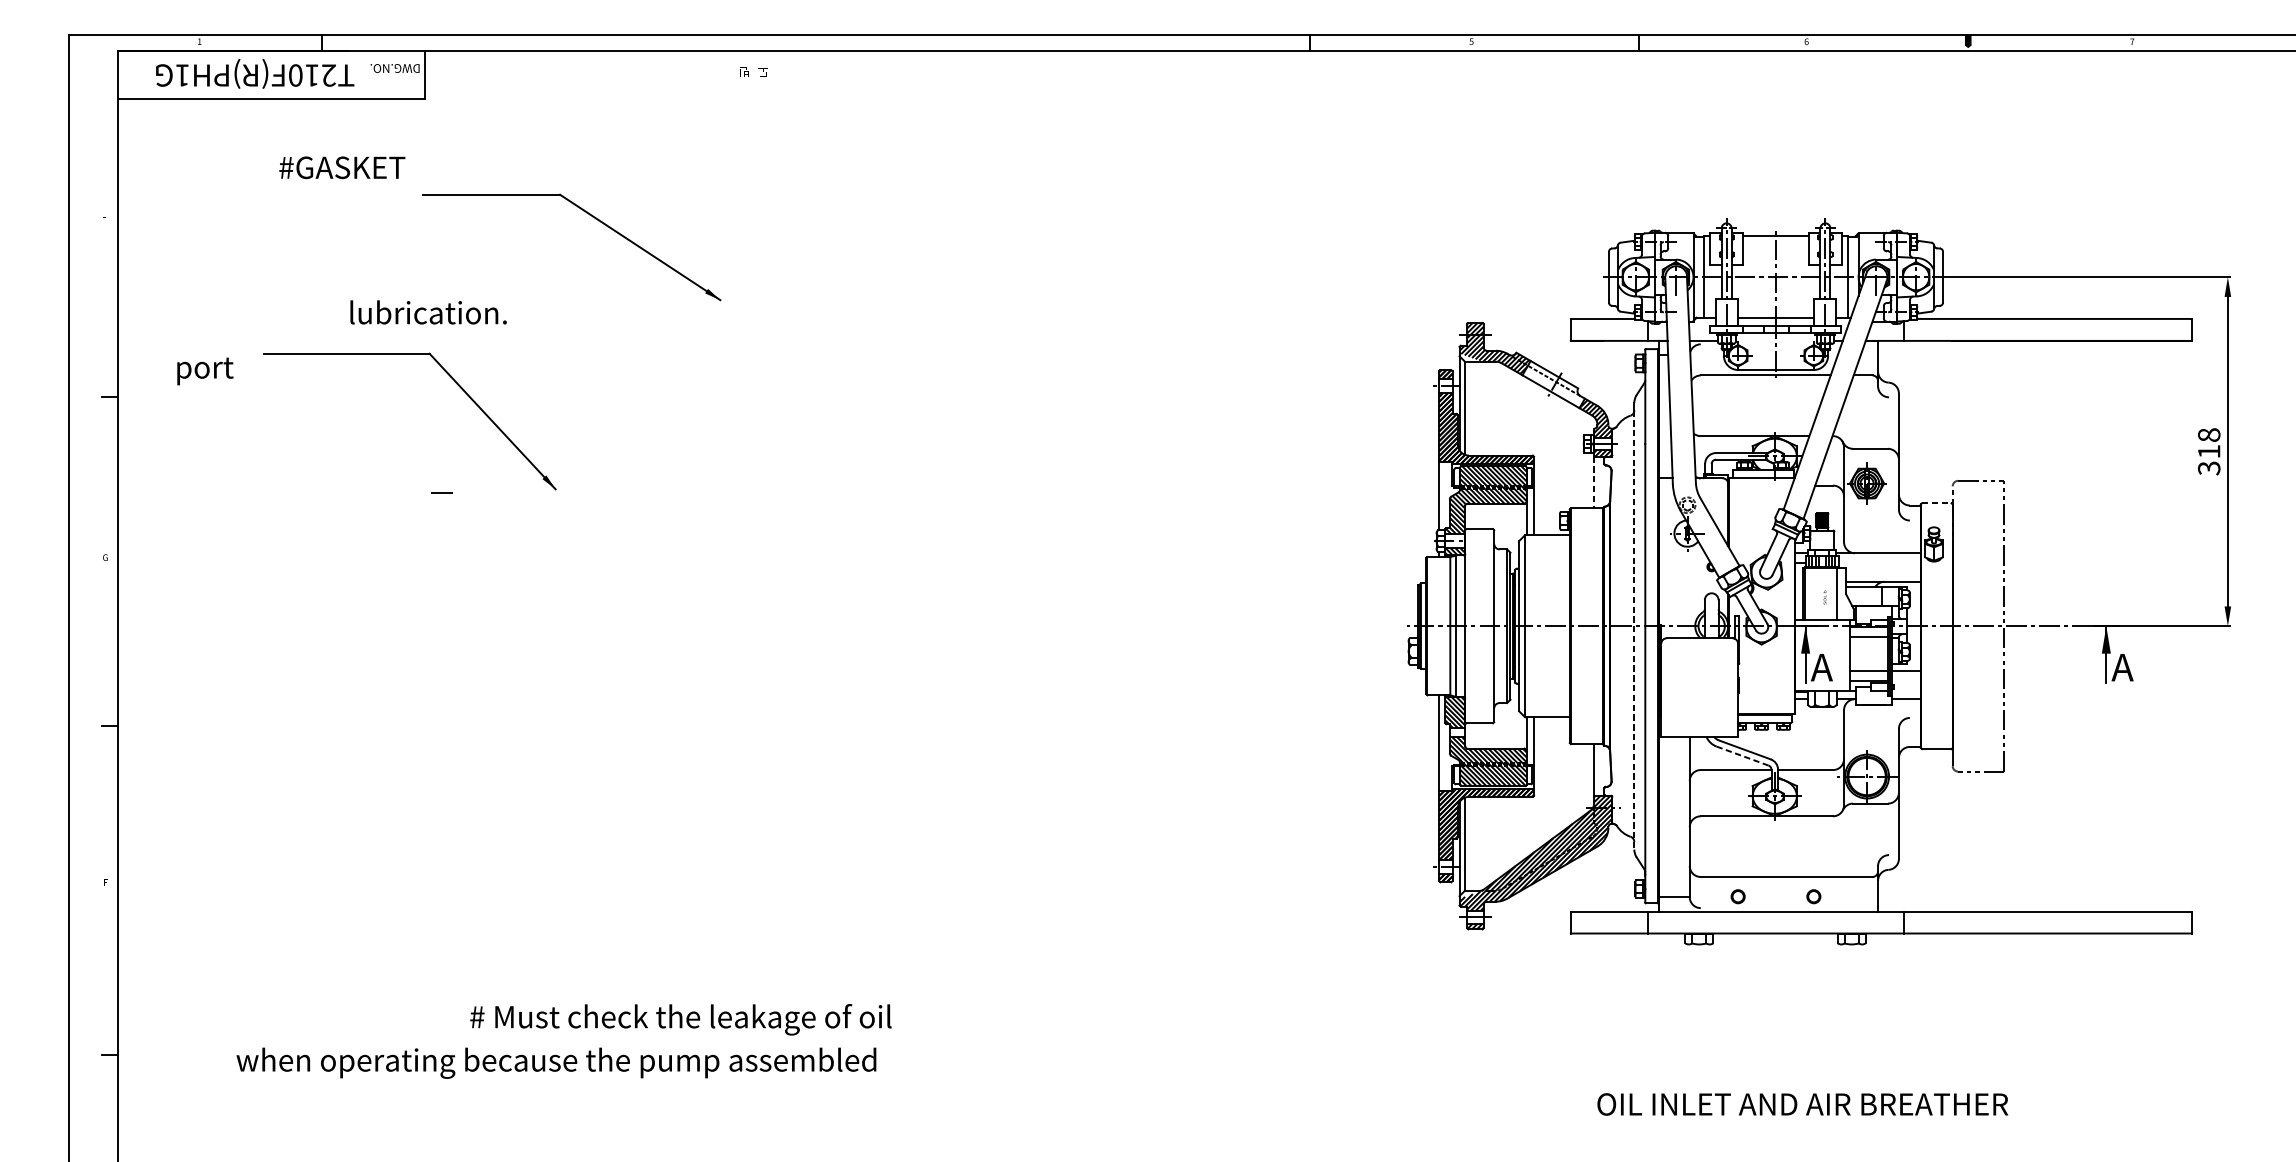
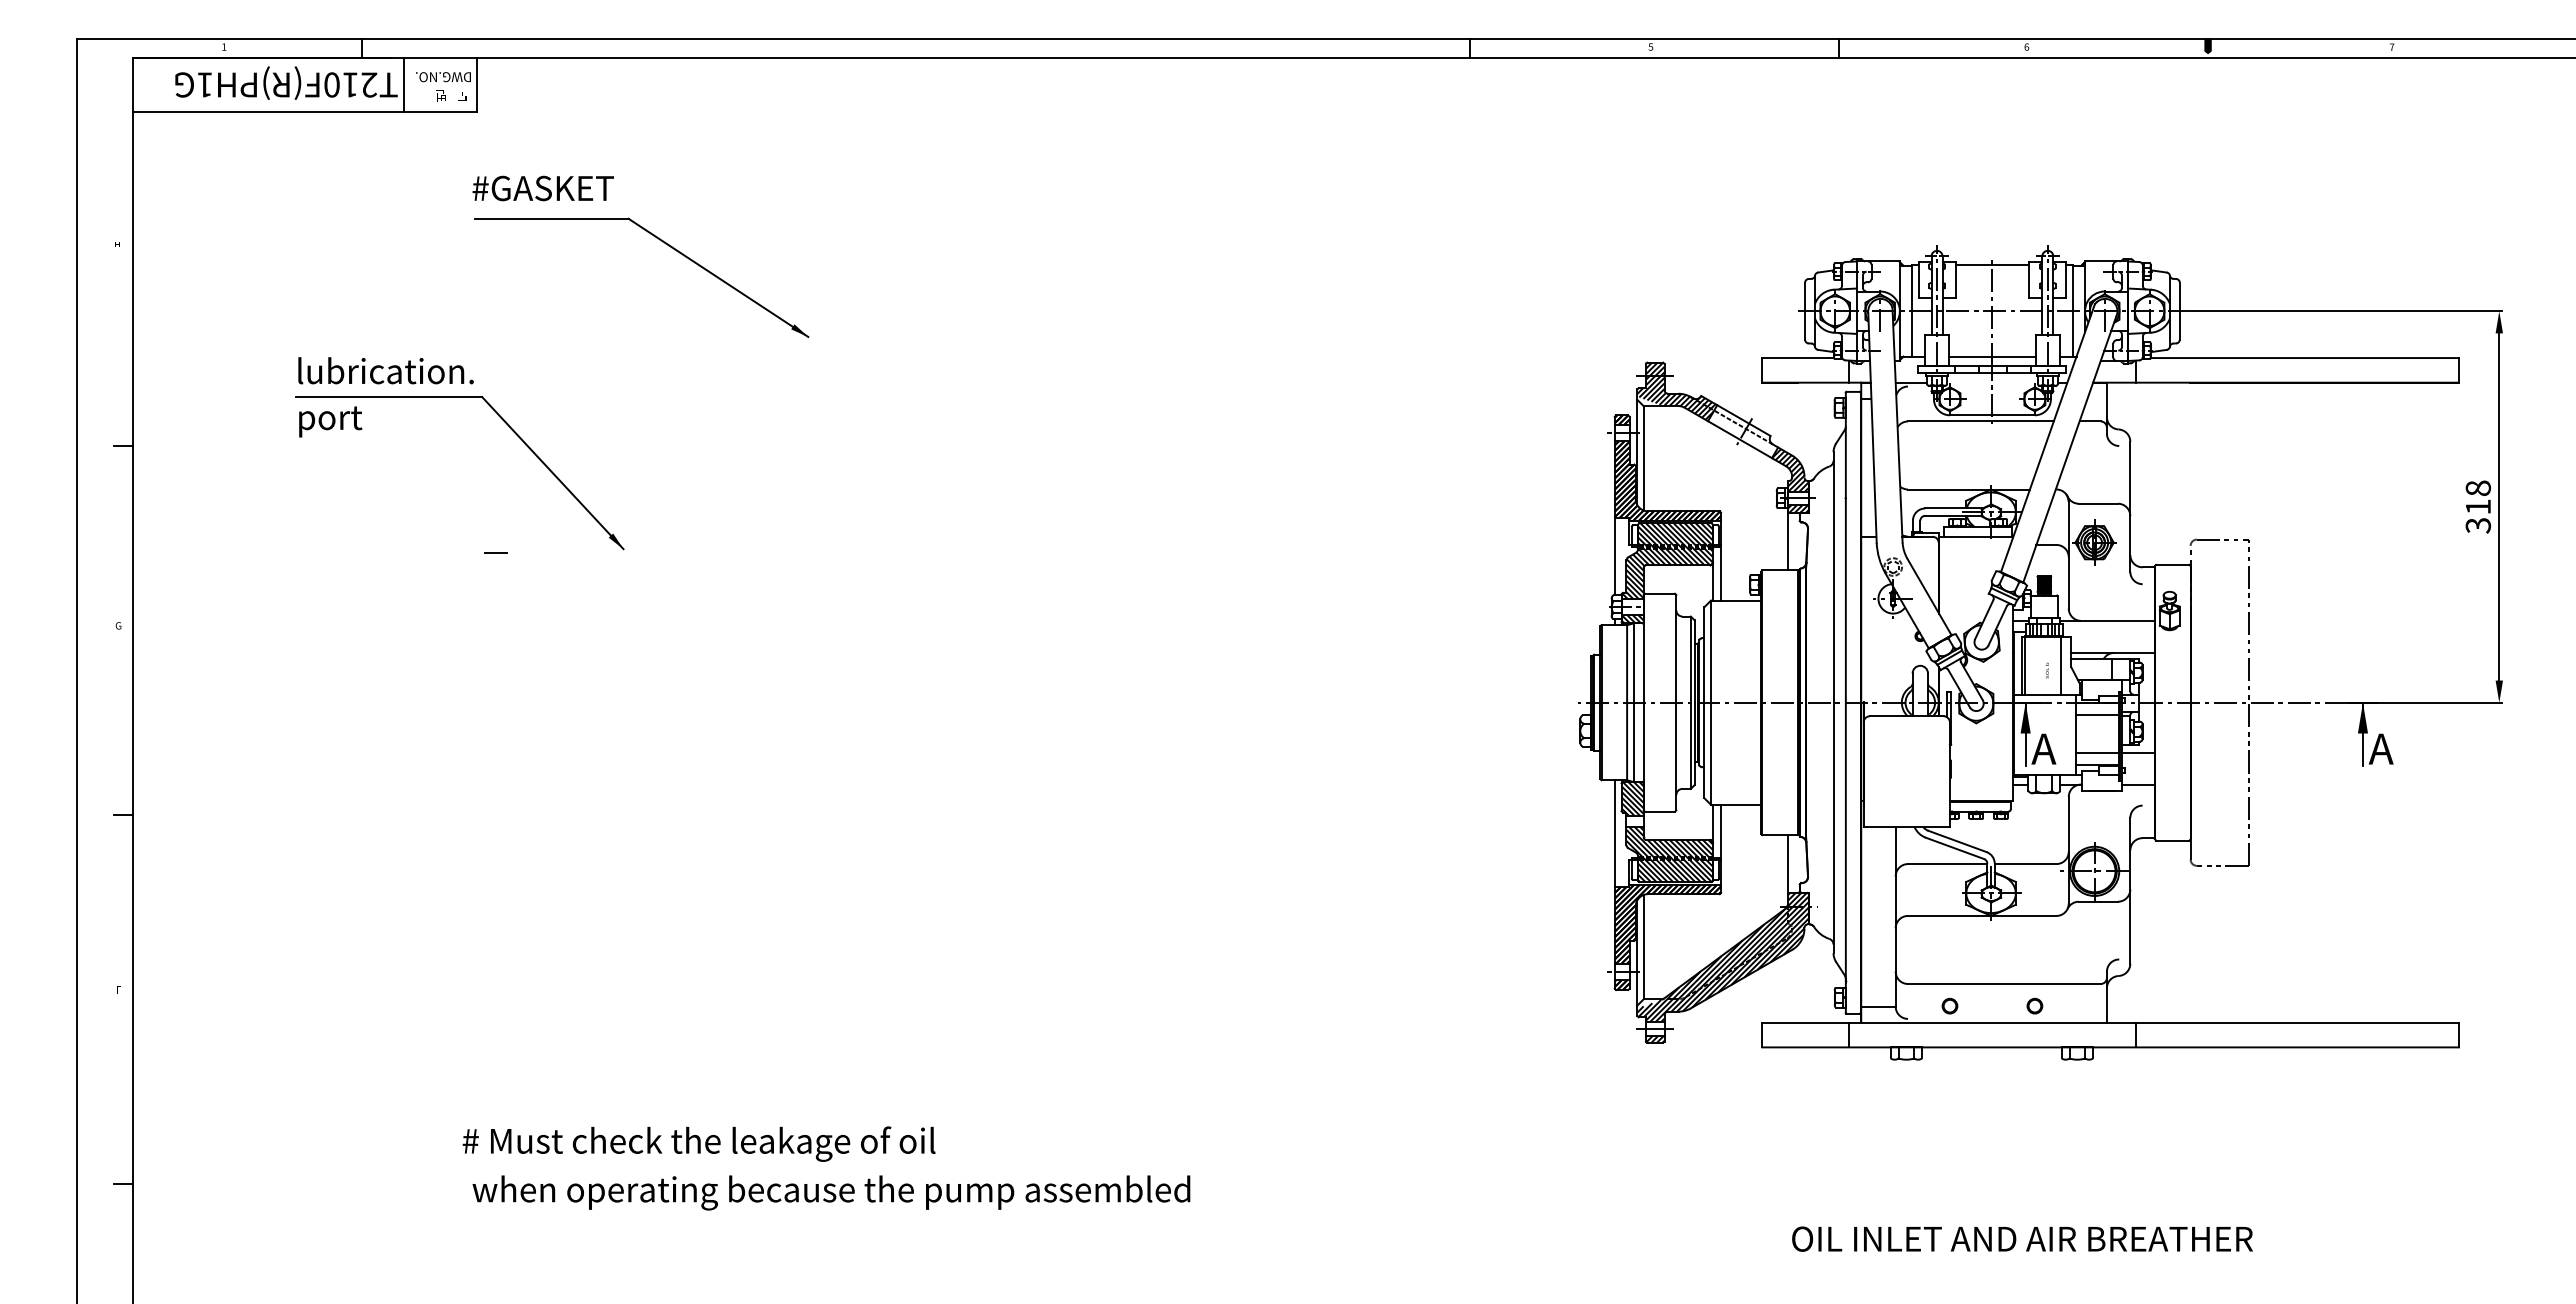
text: (753, 71) -> (451, 95), moved
line: (359, 75) -> (403, 84), added
text: (341, 167) -> (542, 188), moved
text: (428, 312) -> (385, 370), moved
text: (205, 371) -> (330, 421), moved
line: (1593, 482) -> (1787, 541), dashed -> solid
line: (1936, 502) -> (2172, 564), dashed -> solid
line: (1634, 630) -> (1833, 707), dashed -> solid
line: (1743, 756) -> (1955, 848), dashed -> solid
text: (680, 1019) -> (698, 1143), moved
text: (556, 1062) -> (831, 1192), moved

